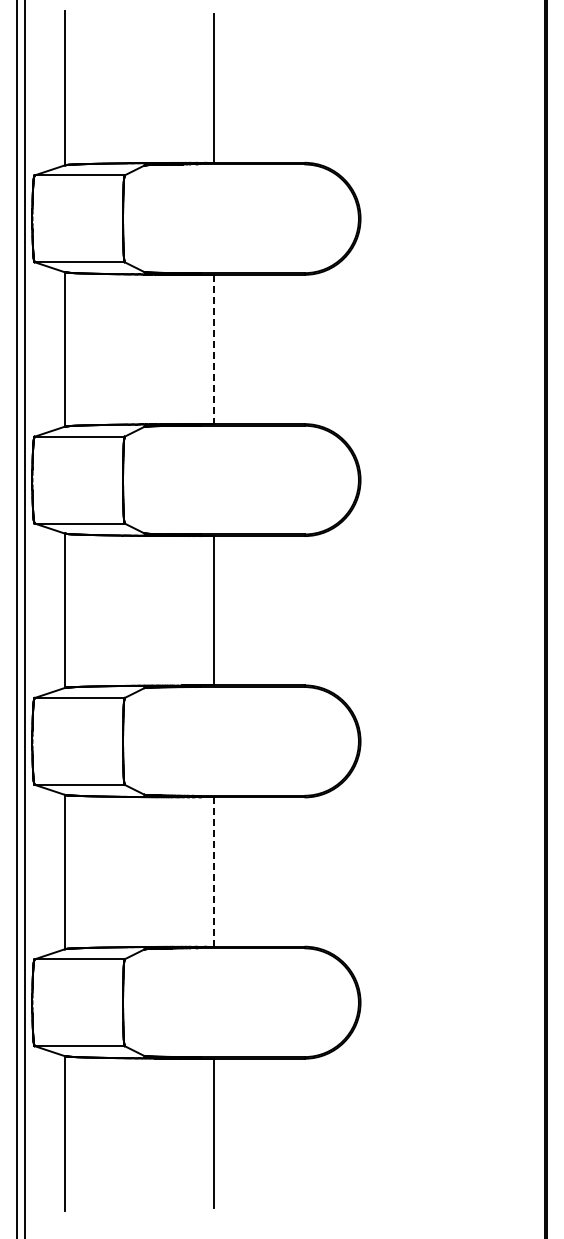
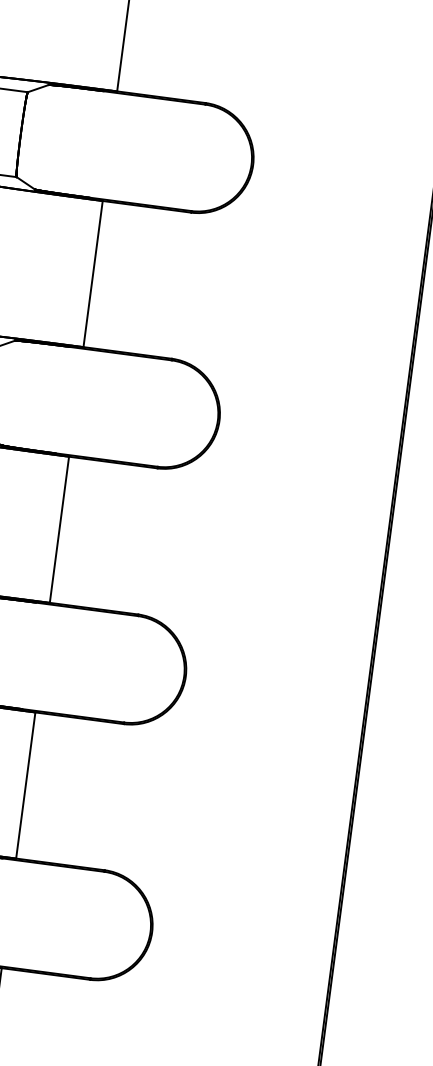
line: (214, 349) -> (93, 274), dashed -> solid
line: (214, 872) -> (25, 785), dashed -> solid

